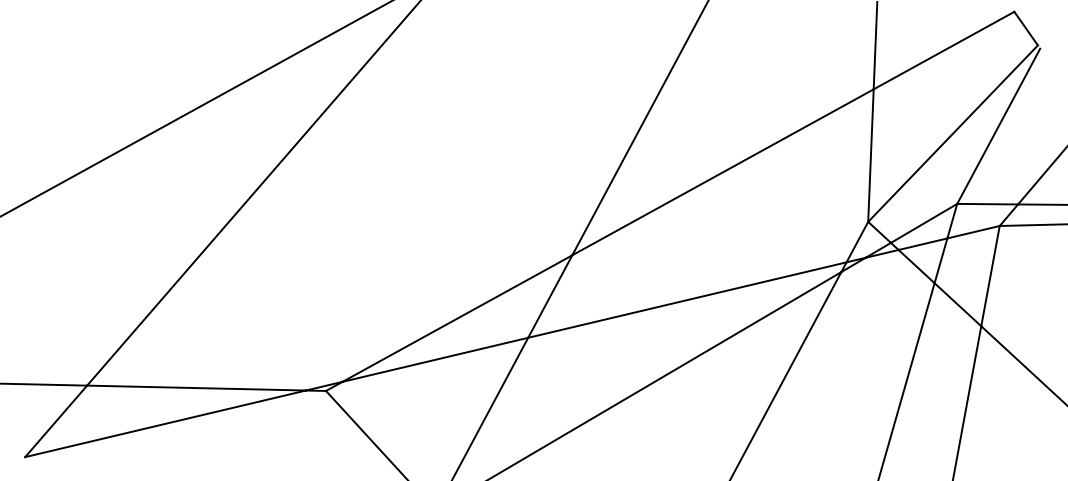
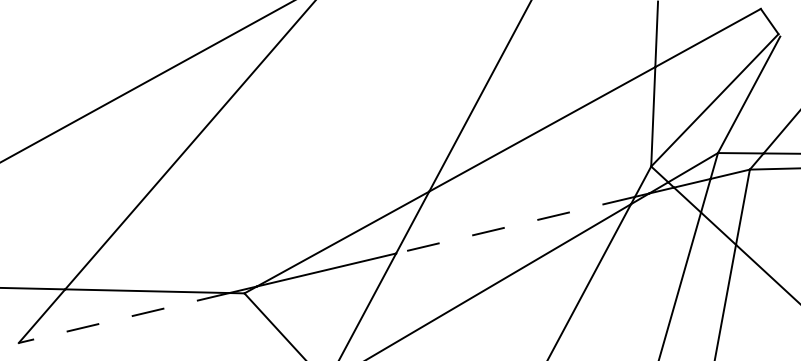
line: (687, 300) -> (515, 225), solid -> dashed
line: (164, 424) -> (123, 318), solid -> dashed

